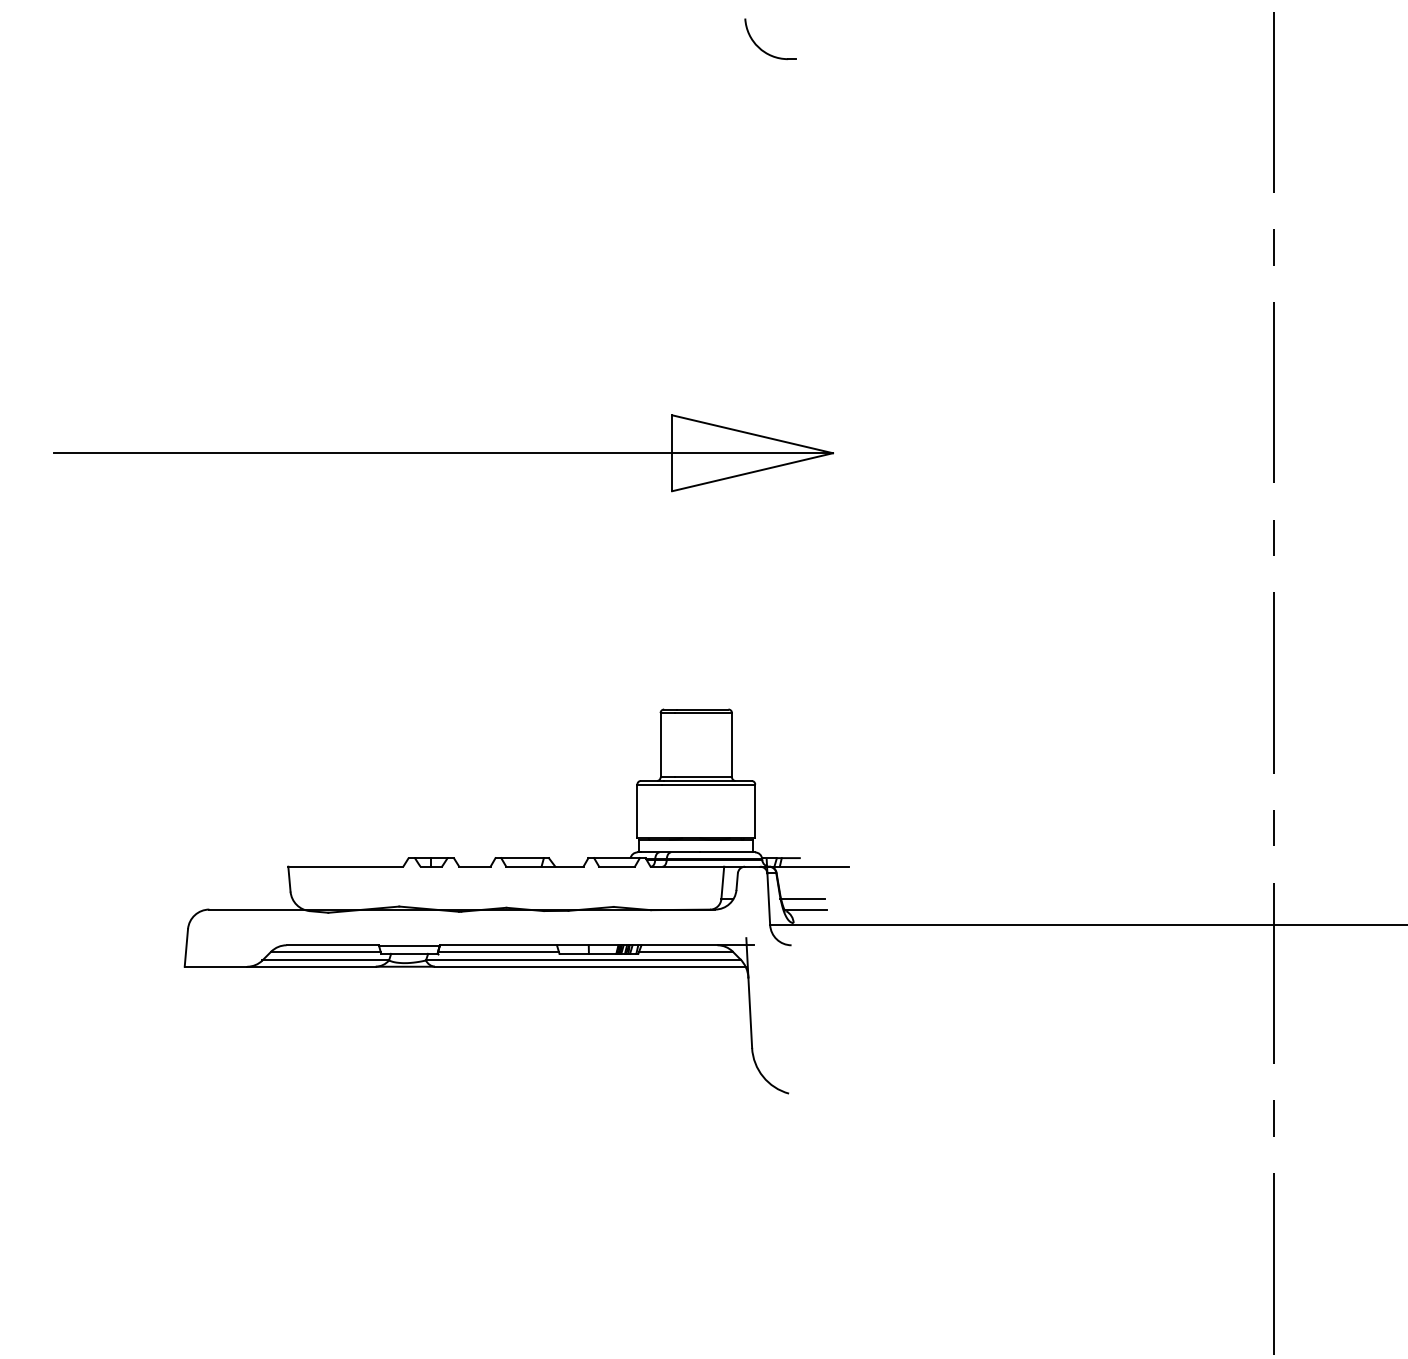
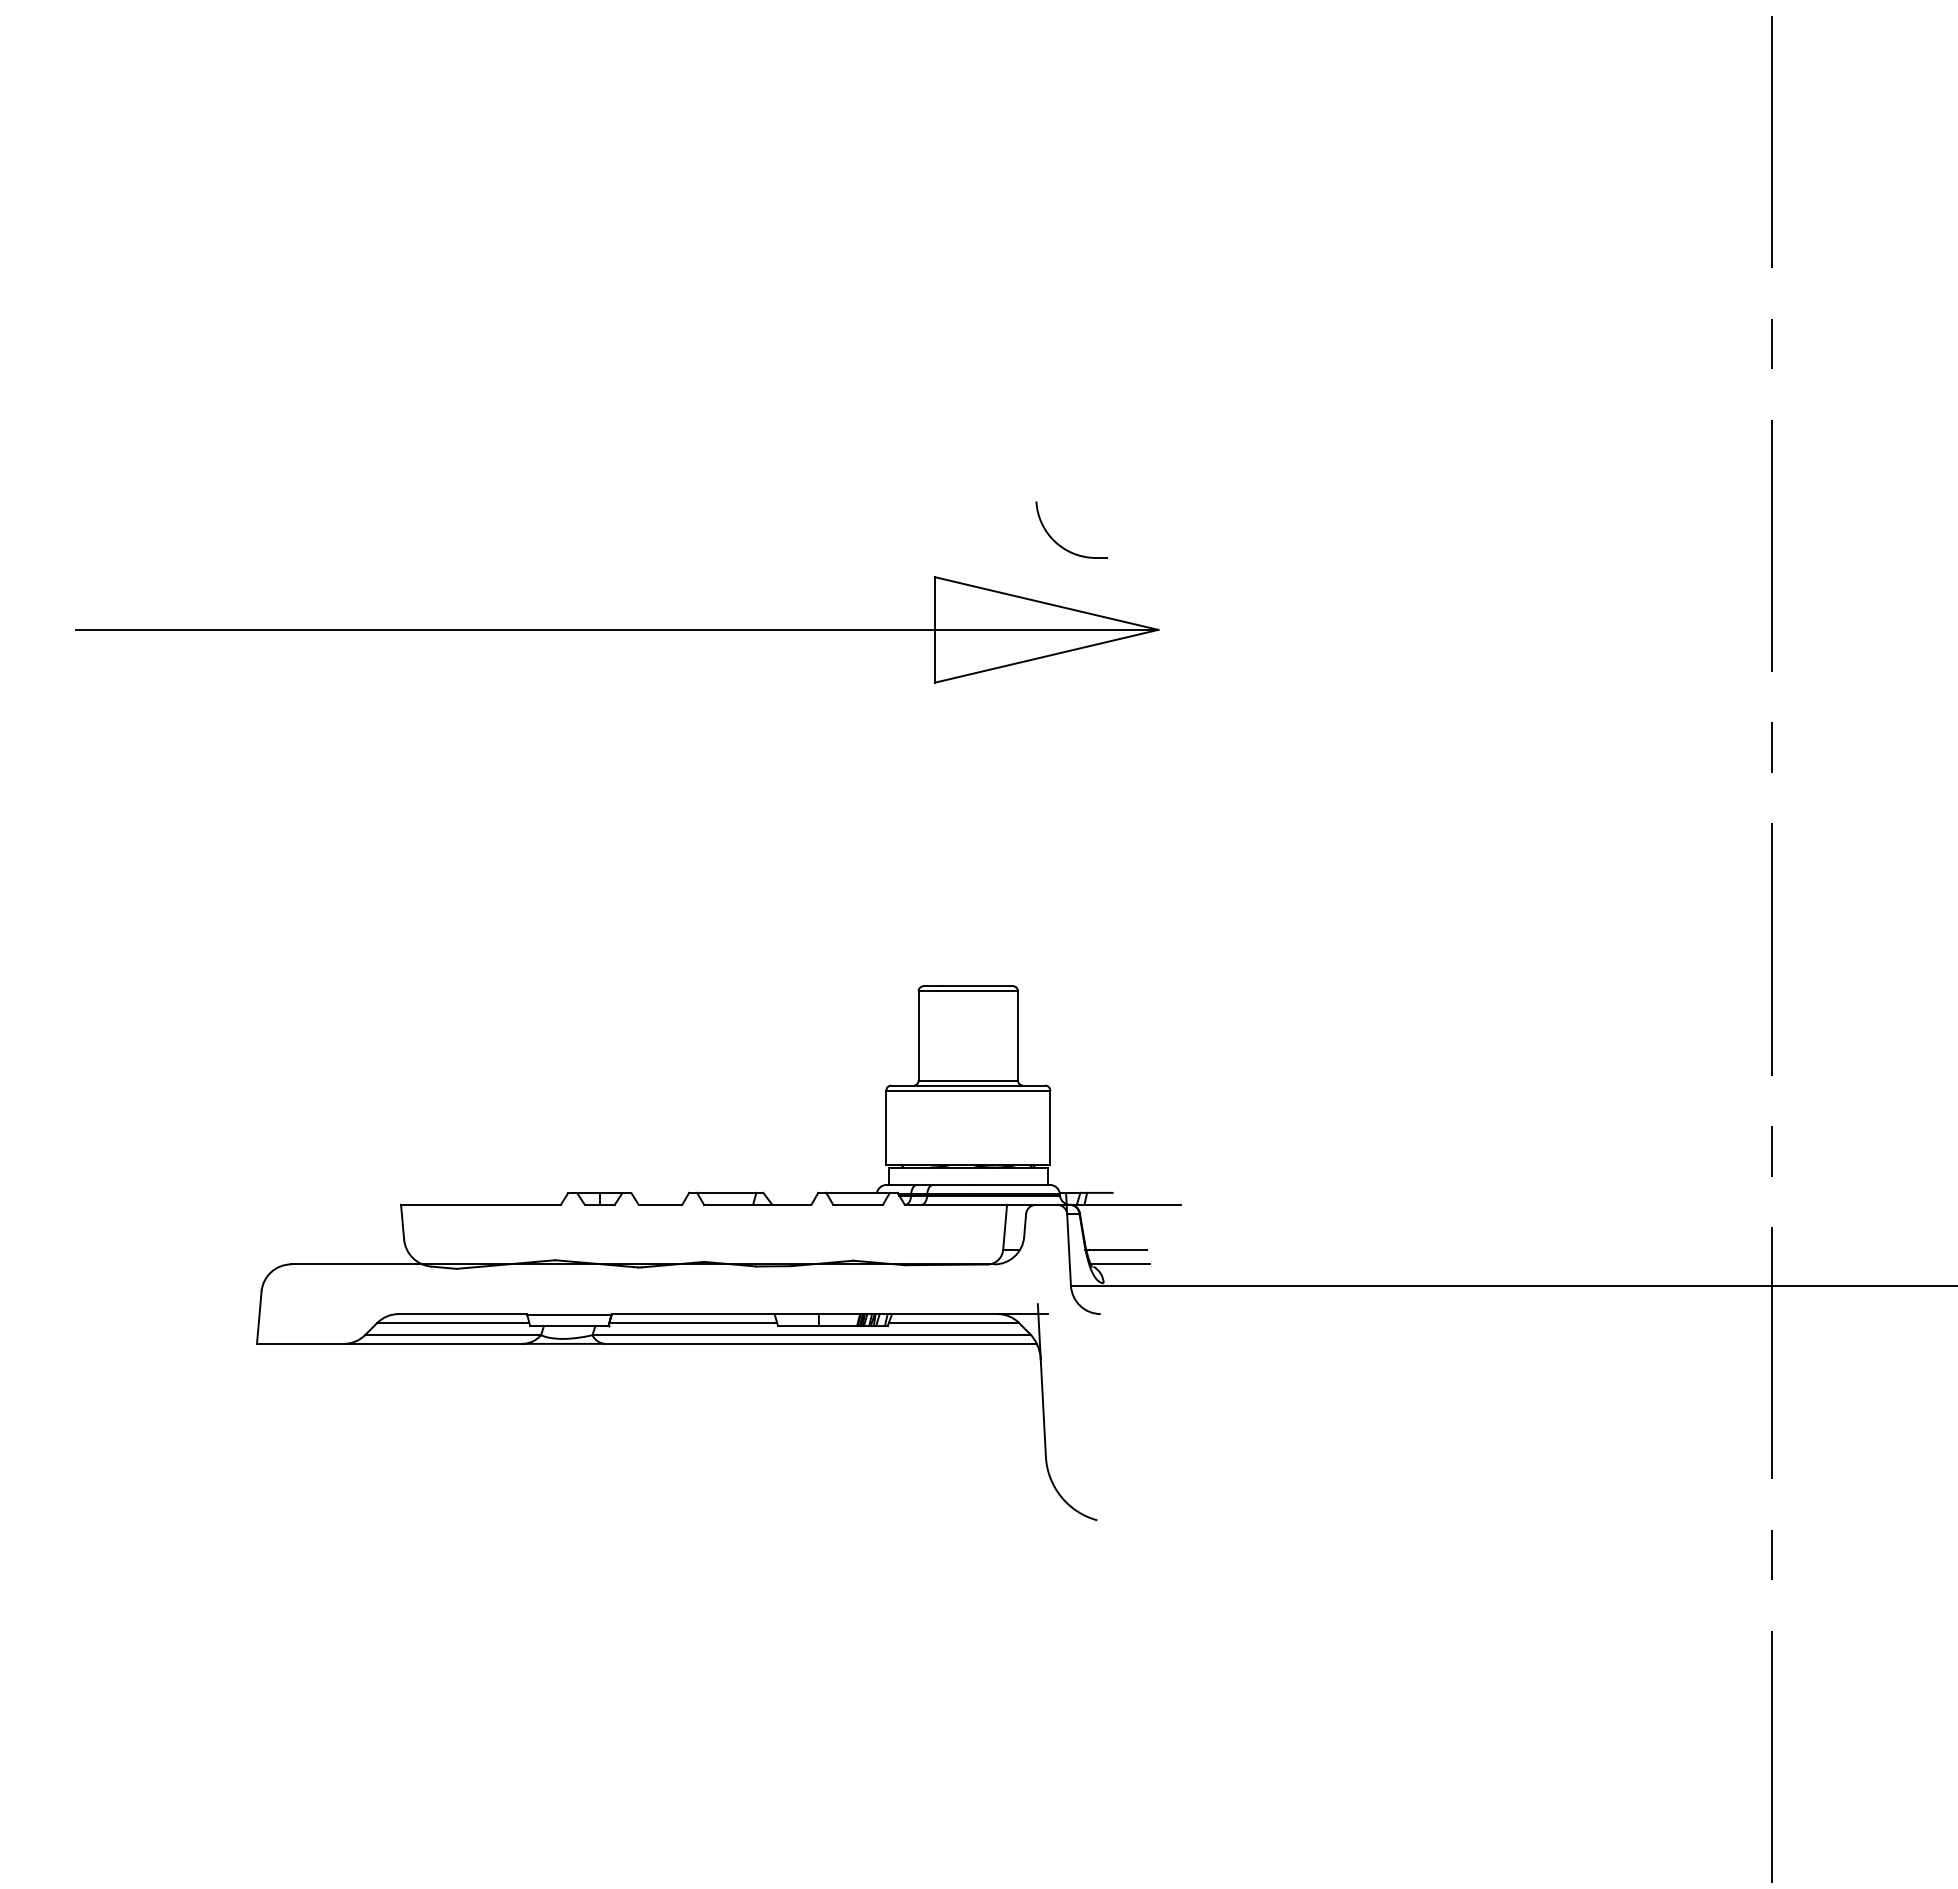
part: (763, 50) -> (1061, 545), moved

